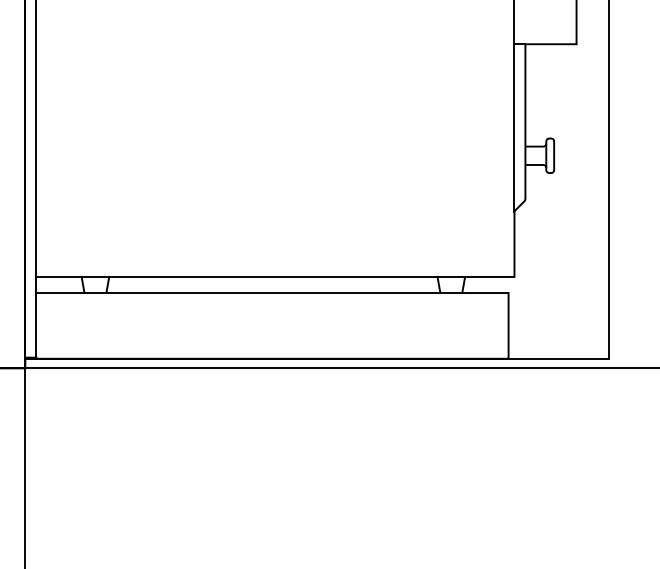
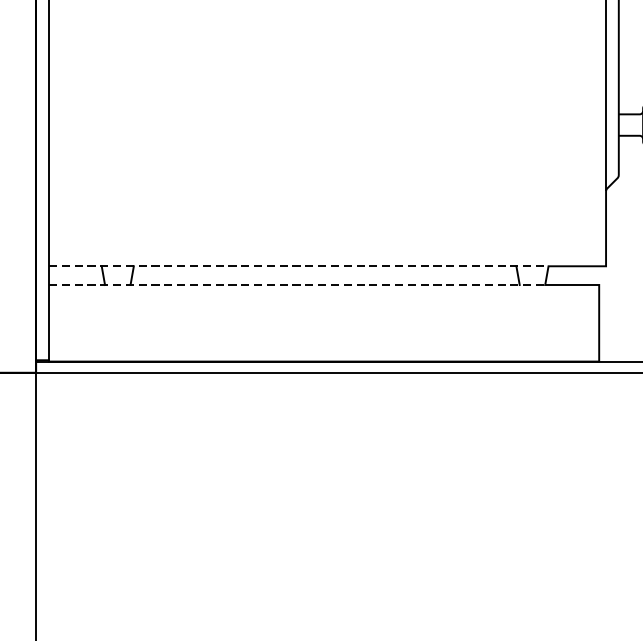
line: (251, 276) -> (299, 265), solid -> dashed
line: (249, 293) -> (297, 285), solid -> dashed

